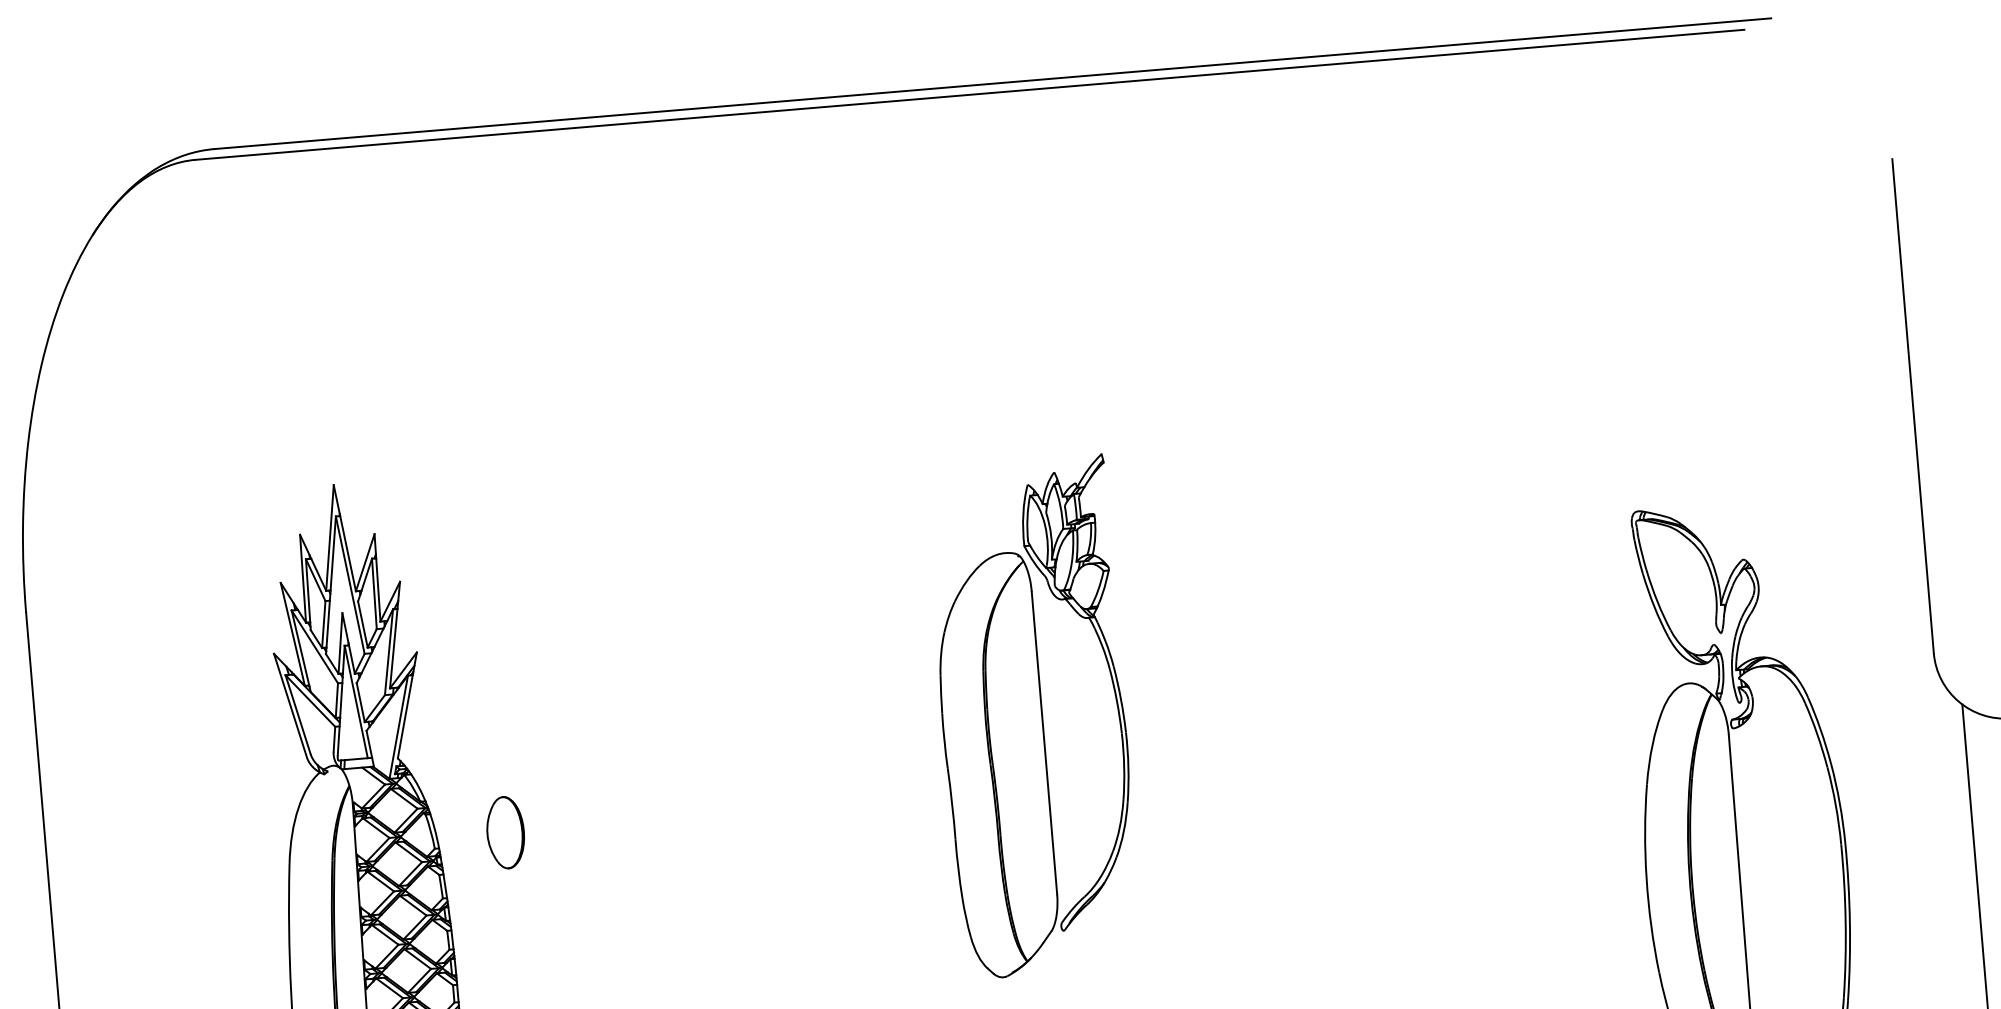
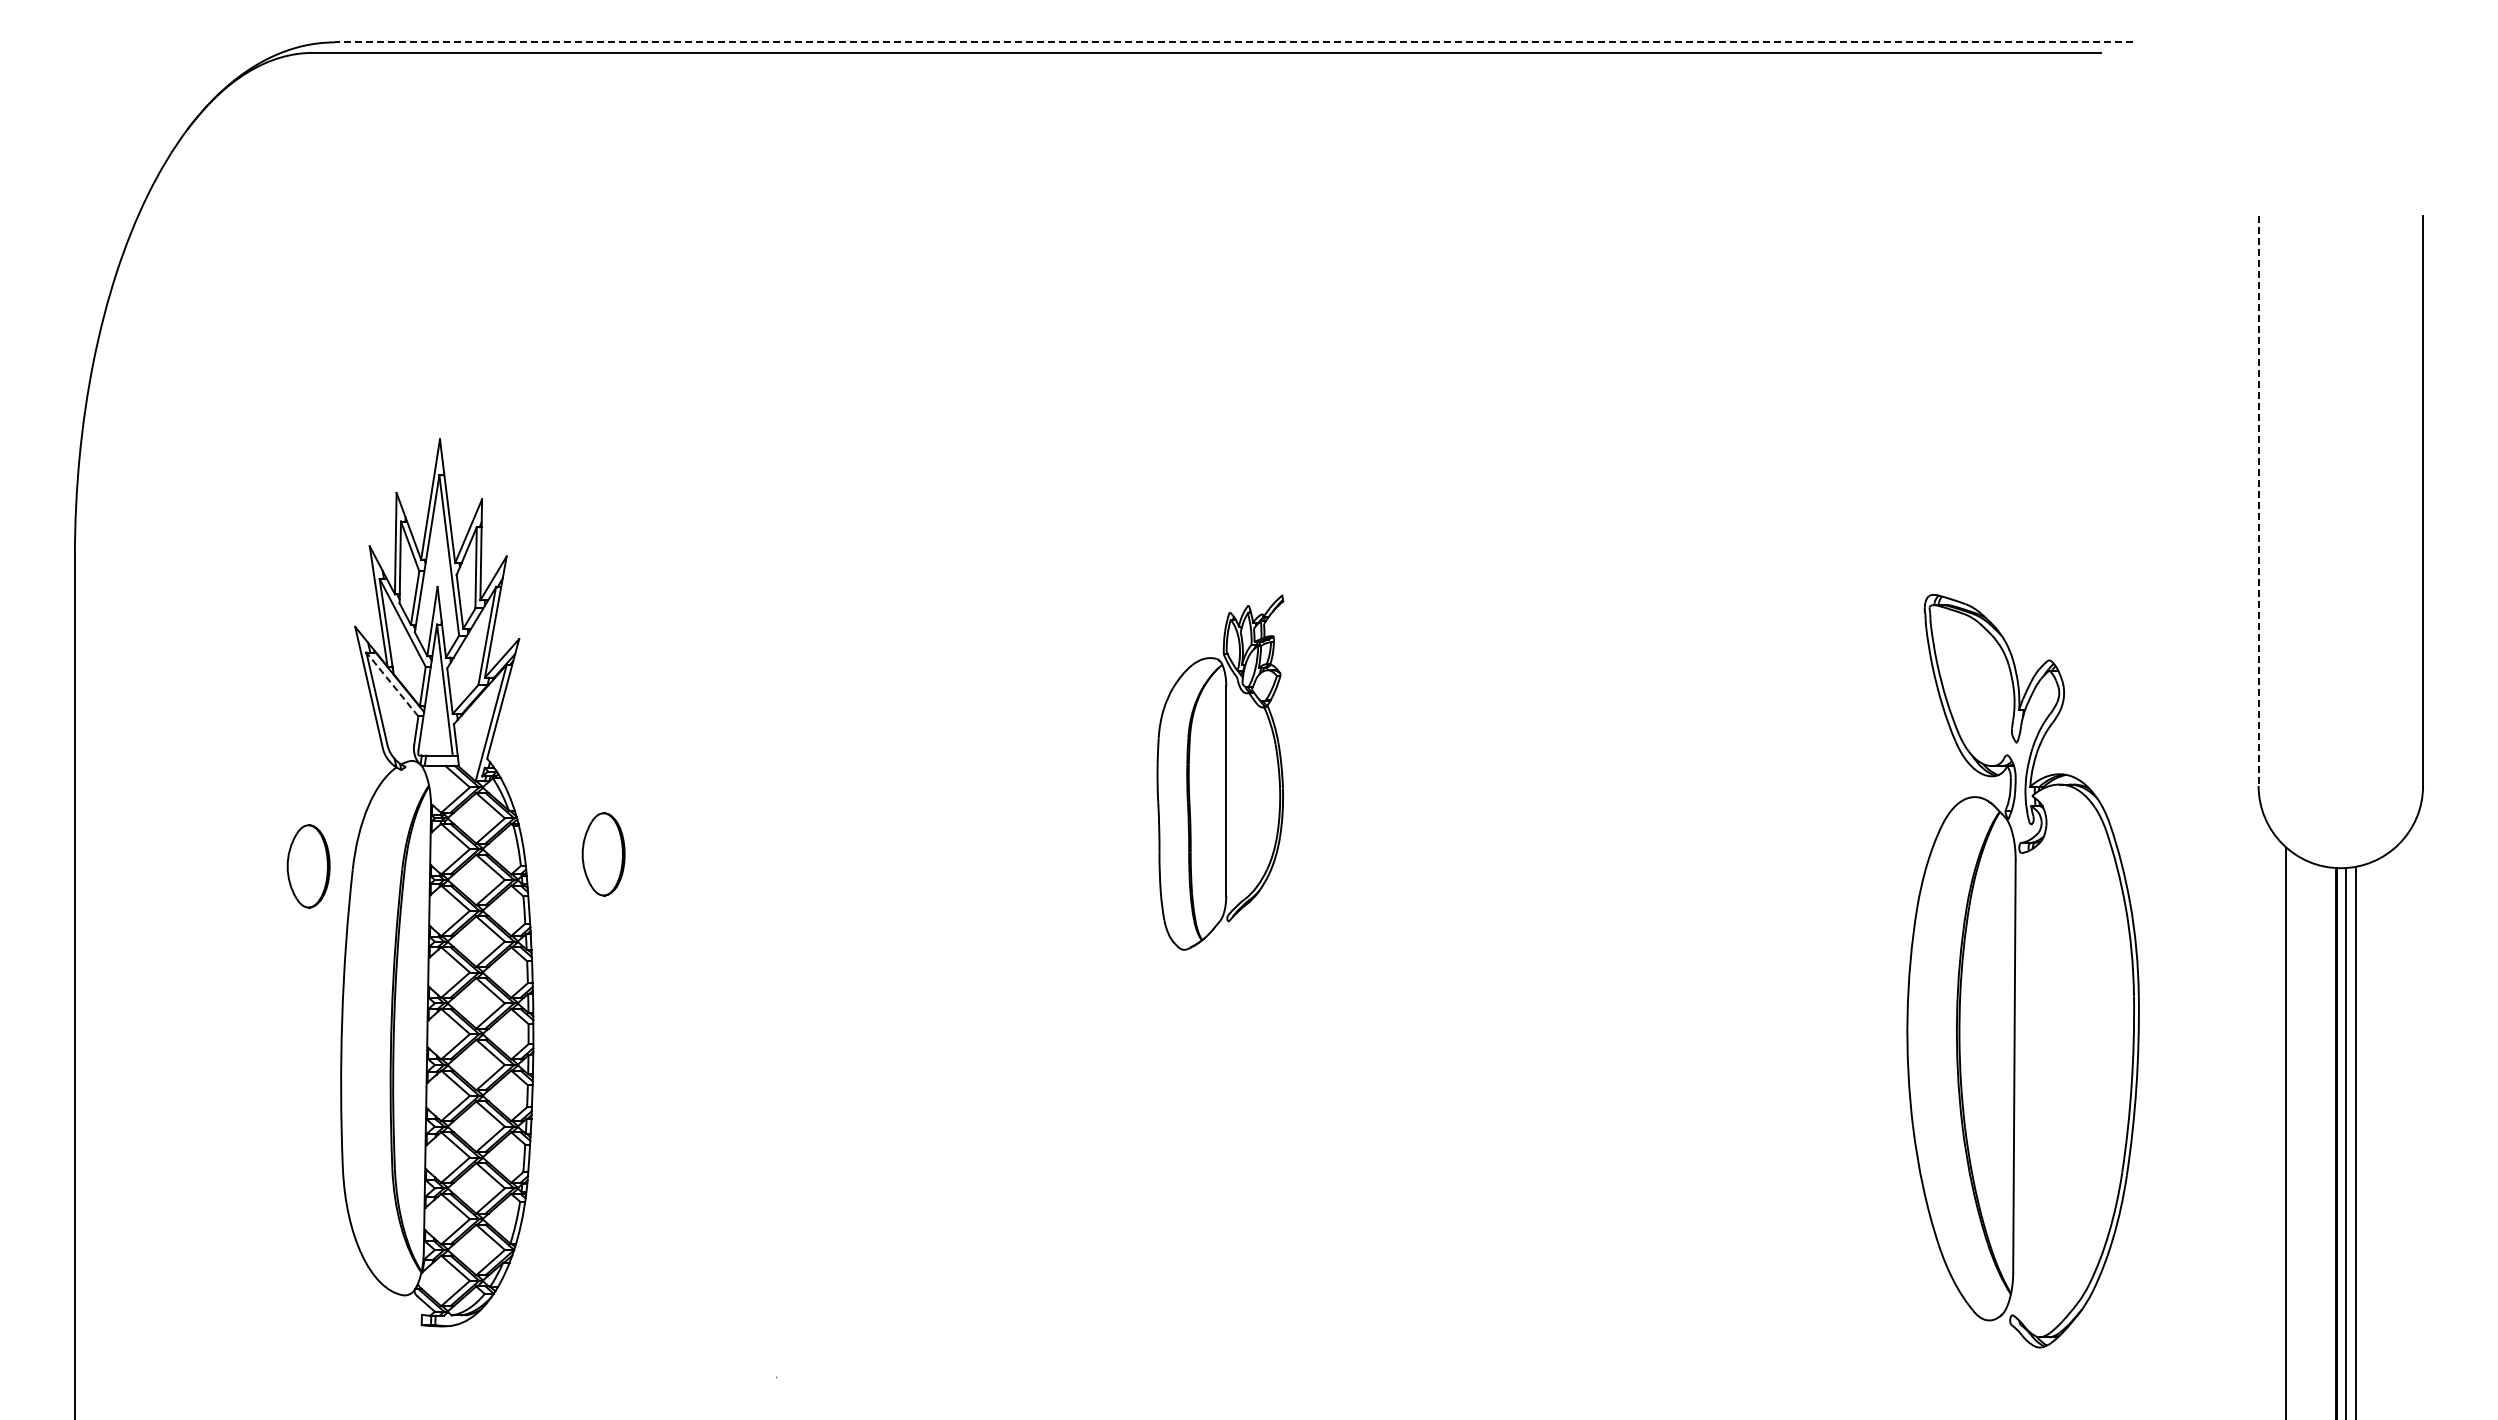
line: (992, 83) -> (1234, 42), solid -> dashed
line: (1913, 406) -> (2258, 501), solid -> dashed
line: (310, 700) -> (392, 684), solid -> dashed
part: (1033, 716) -> (1220, 772), size x0.6
part: (250, 864) -> (308, 866), added

